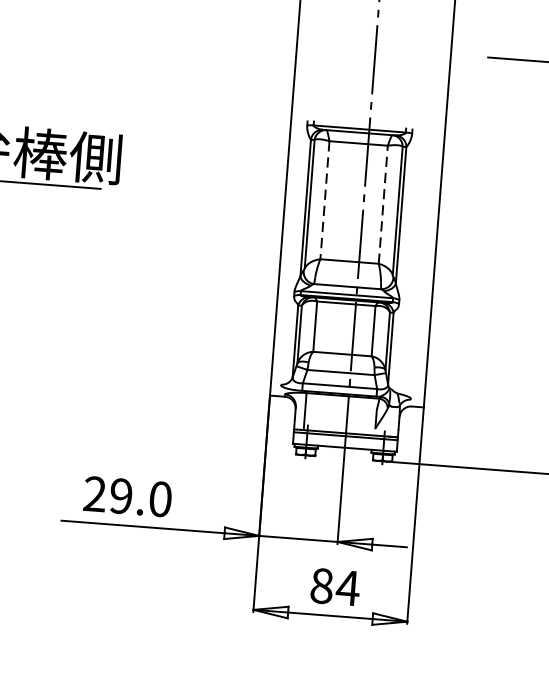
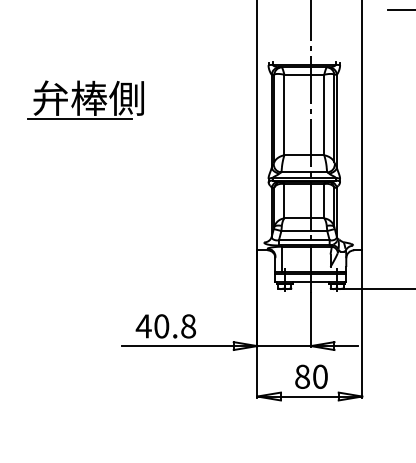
line: (325, 200) -> (284, 115), dashed -> solid
line: (383, 203) -> (324, 114), dashed -> solid
text: (126, 496) -> (165, 326), 29.0 -> 40.8
text: (348, 587) -> (320, 376), 84 -> 80

